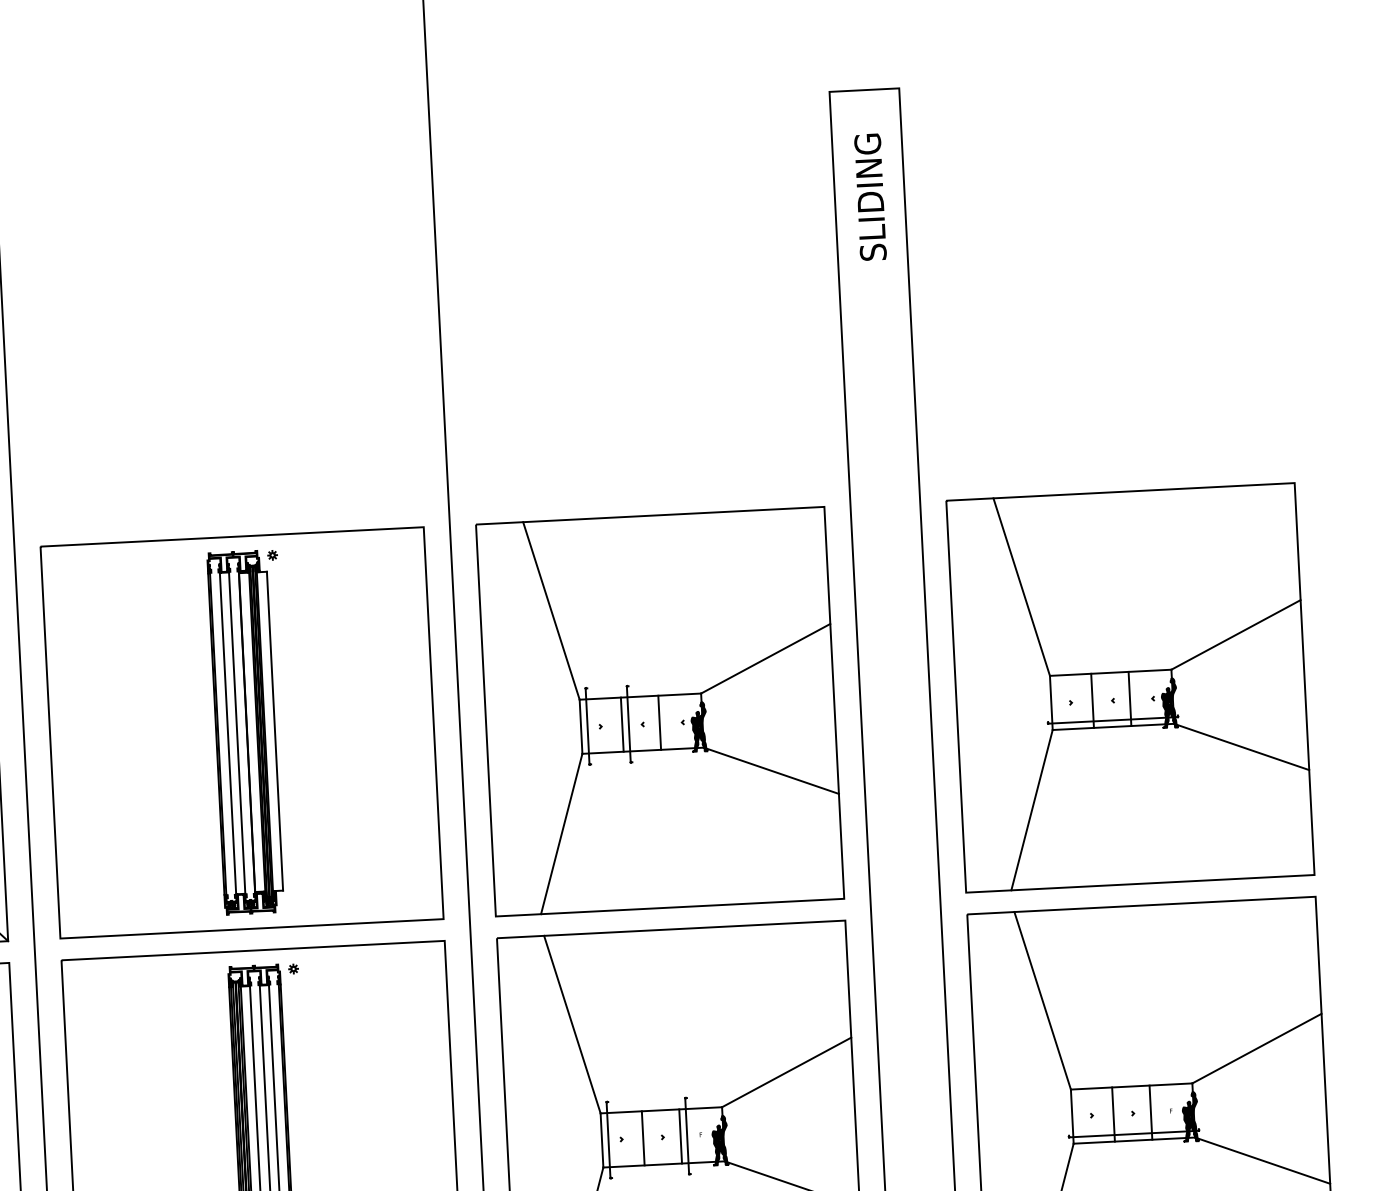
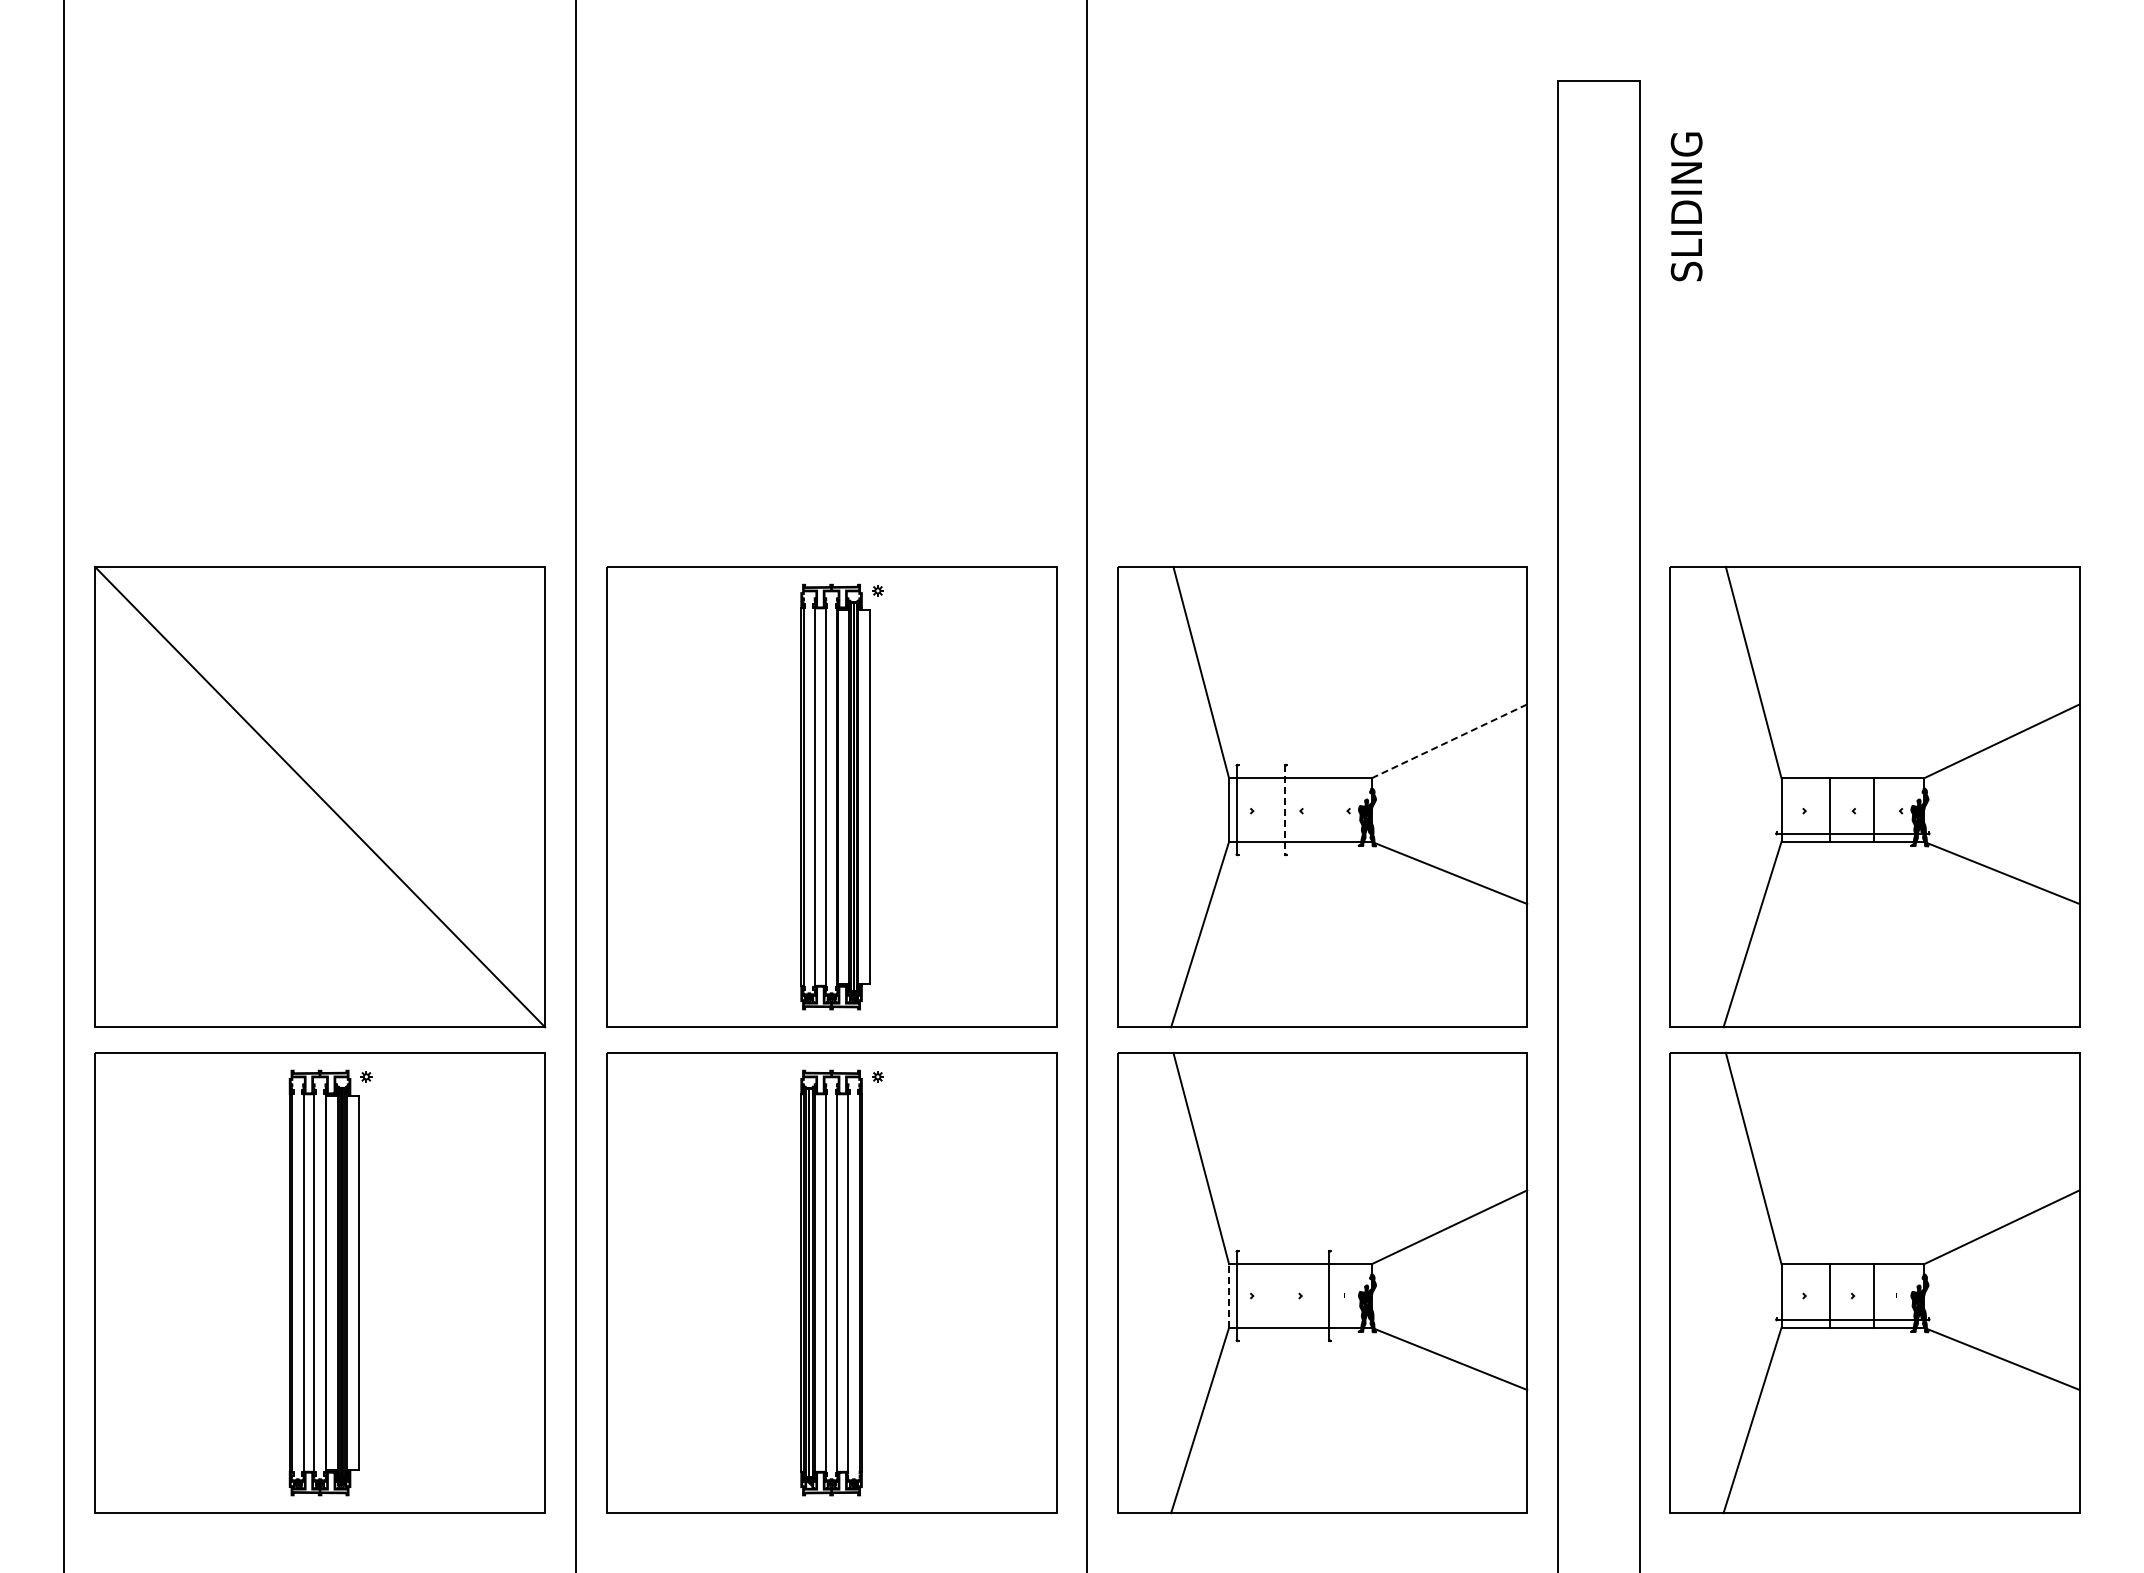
text: (870, 196) -> (1686, 206), moved
line: (765, 658) -> (1449, 741), solid -> dashed
line: (659, 722) -> (1321, 809), removed
line: (622, 724) -> (1277, 809), removed
line: (629, 724) -> (1285, 810), solid -> dashed
line: (680, 1136) -> (1321, 1295), removed
line: (643, 1137) -> (1277, 1295), removed
line: (602, 1140) -> (1229, 1296), solid -> dashed

